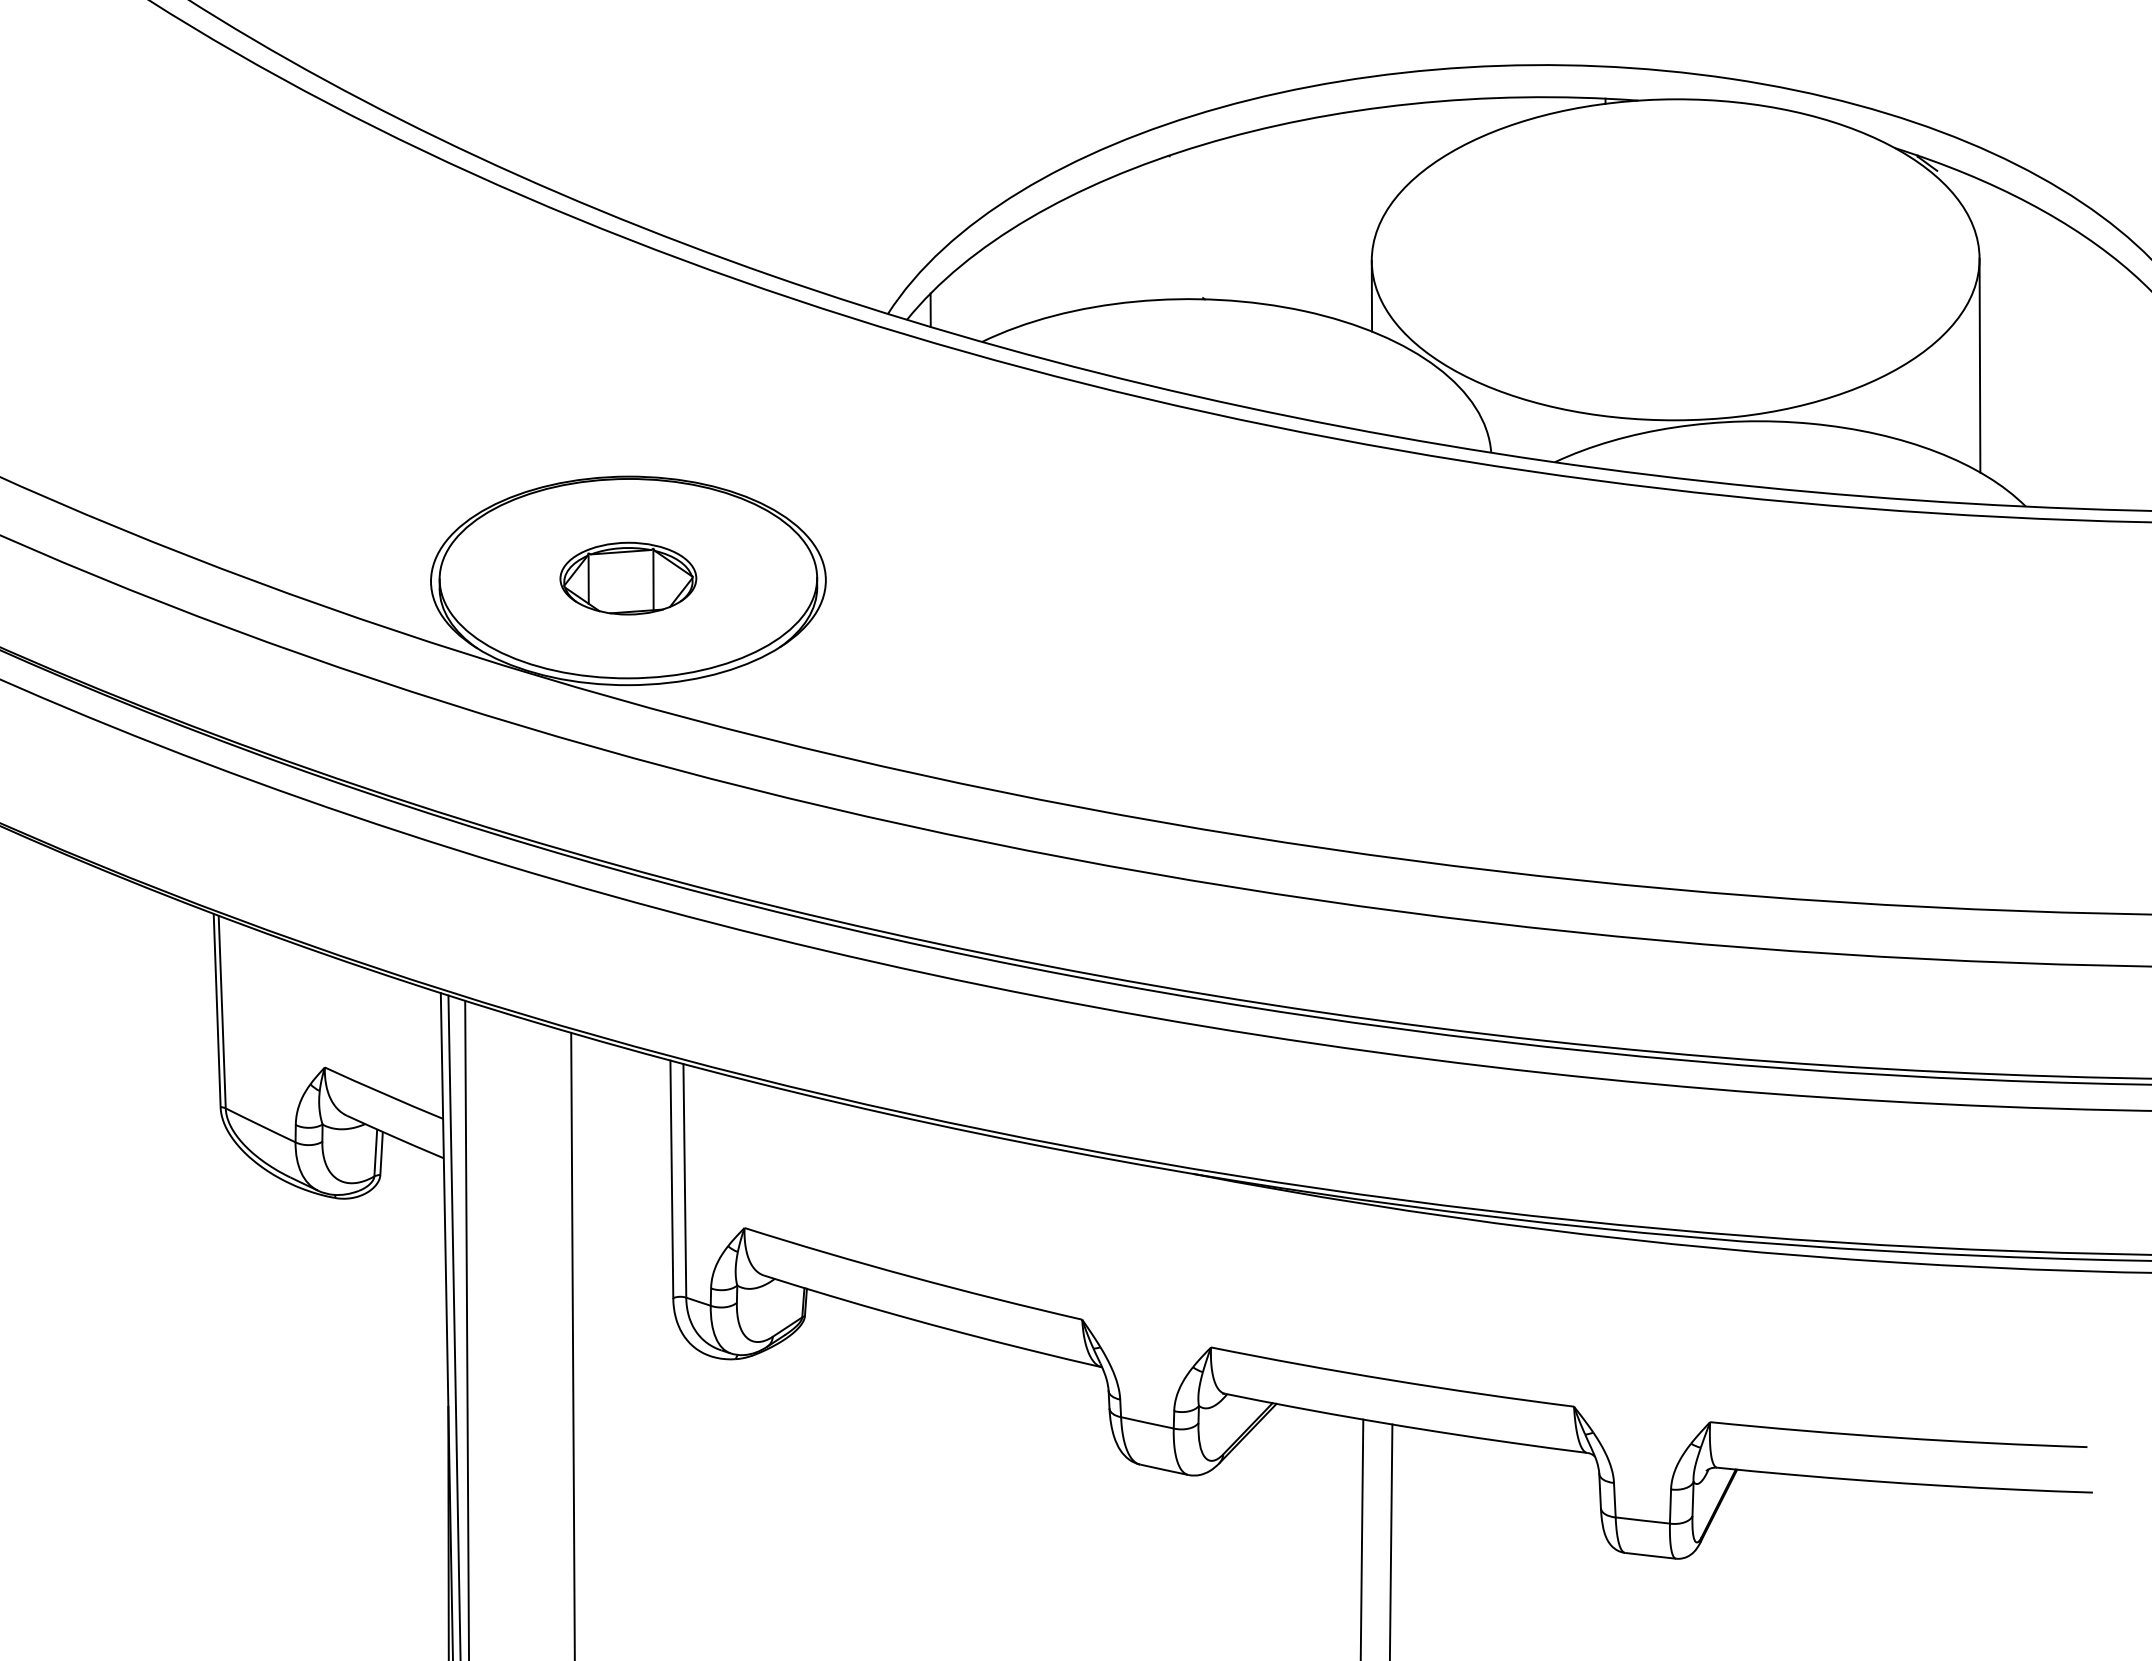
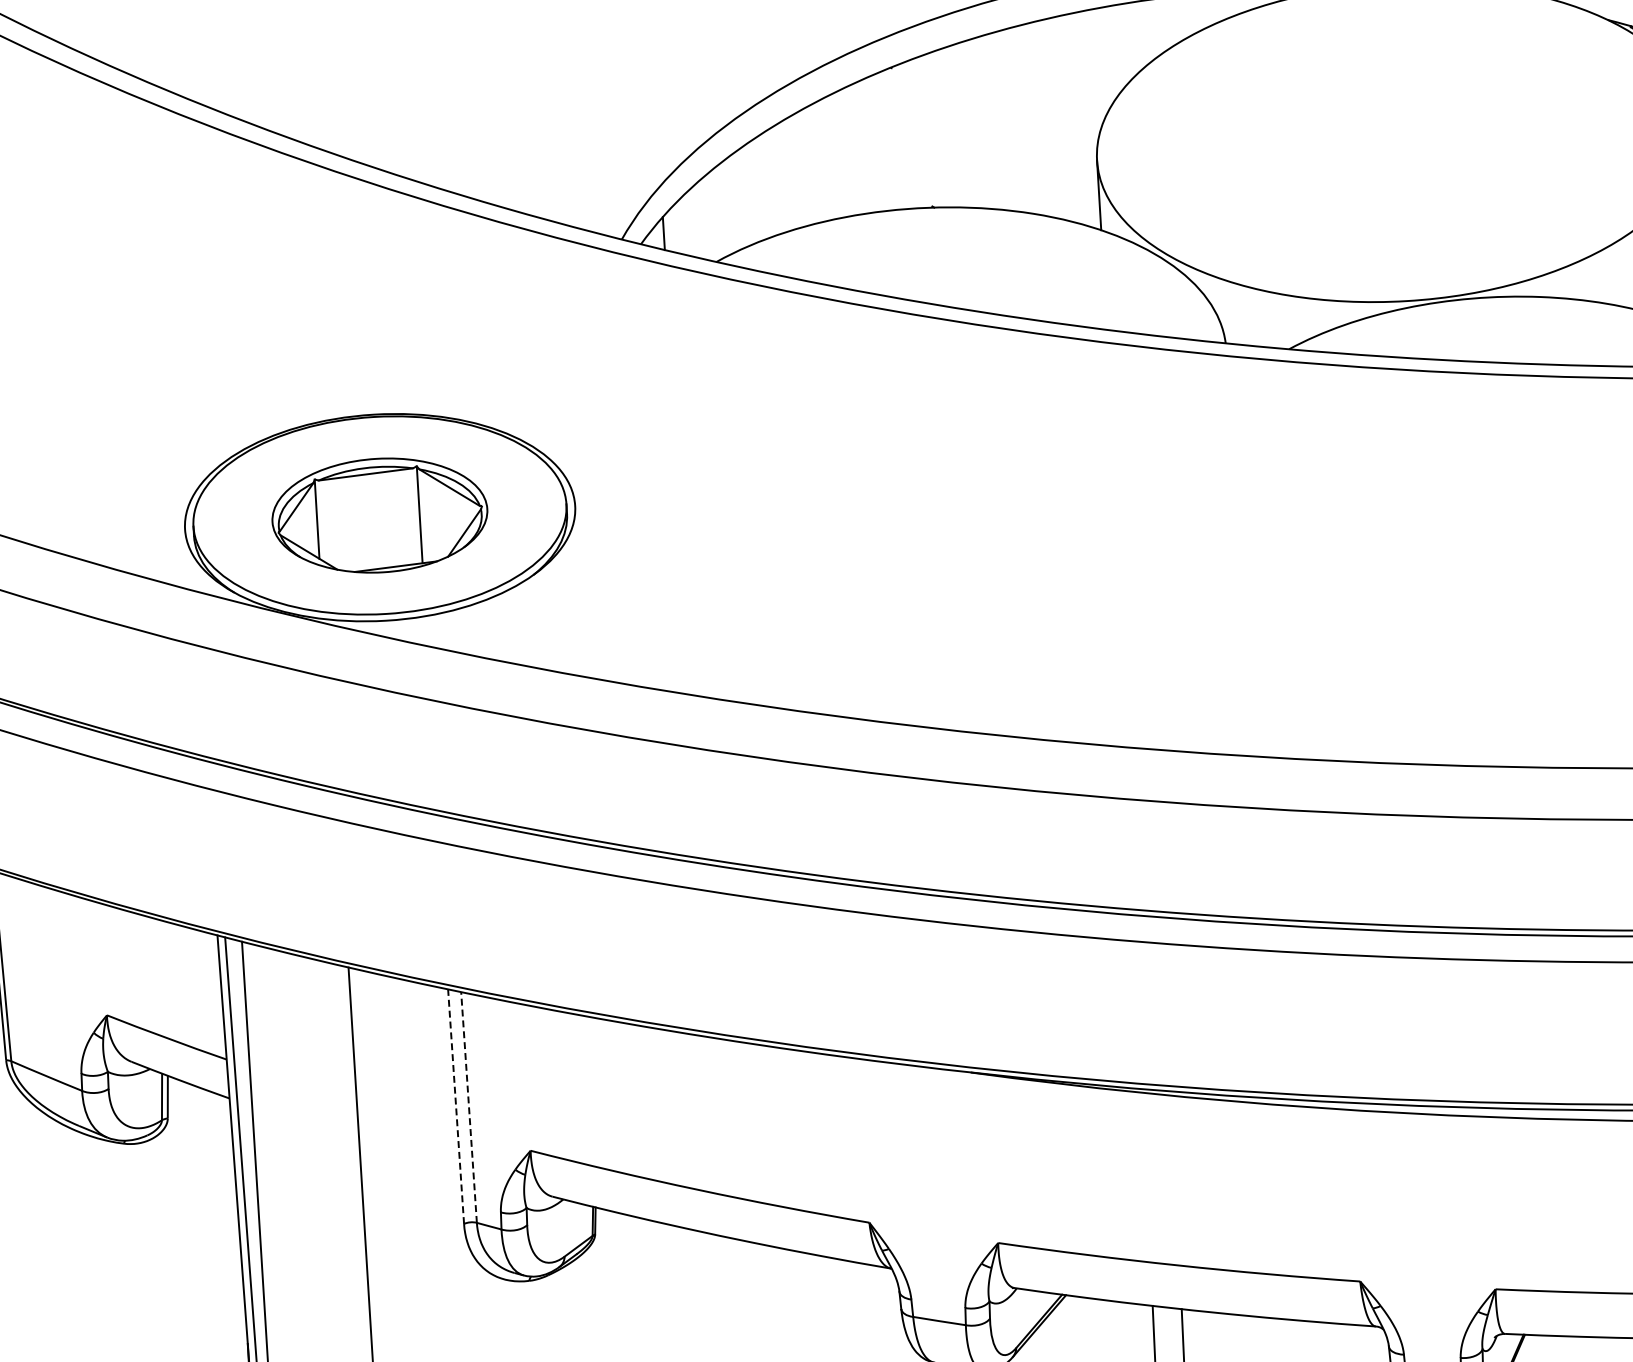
part: (628, 578) -> (380, 515), size x1.6
line: (671, 1179) -> (455, 1106), solid -> dashed
line: (684, 1180) -> (468, 1107), solid -> dashed

